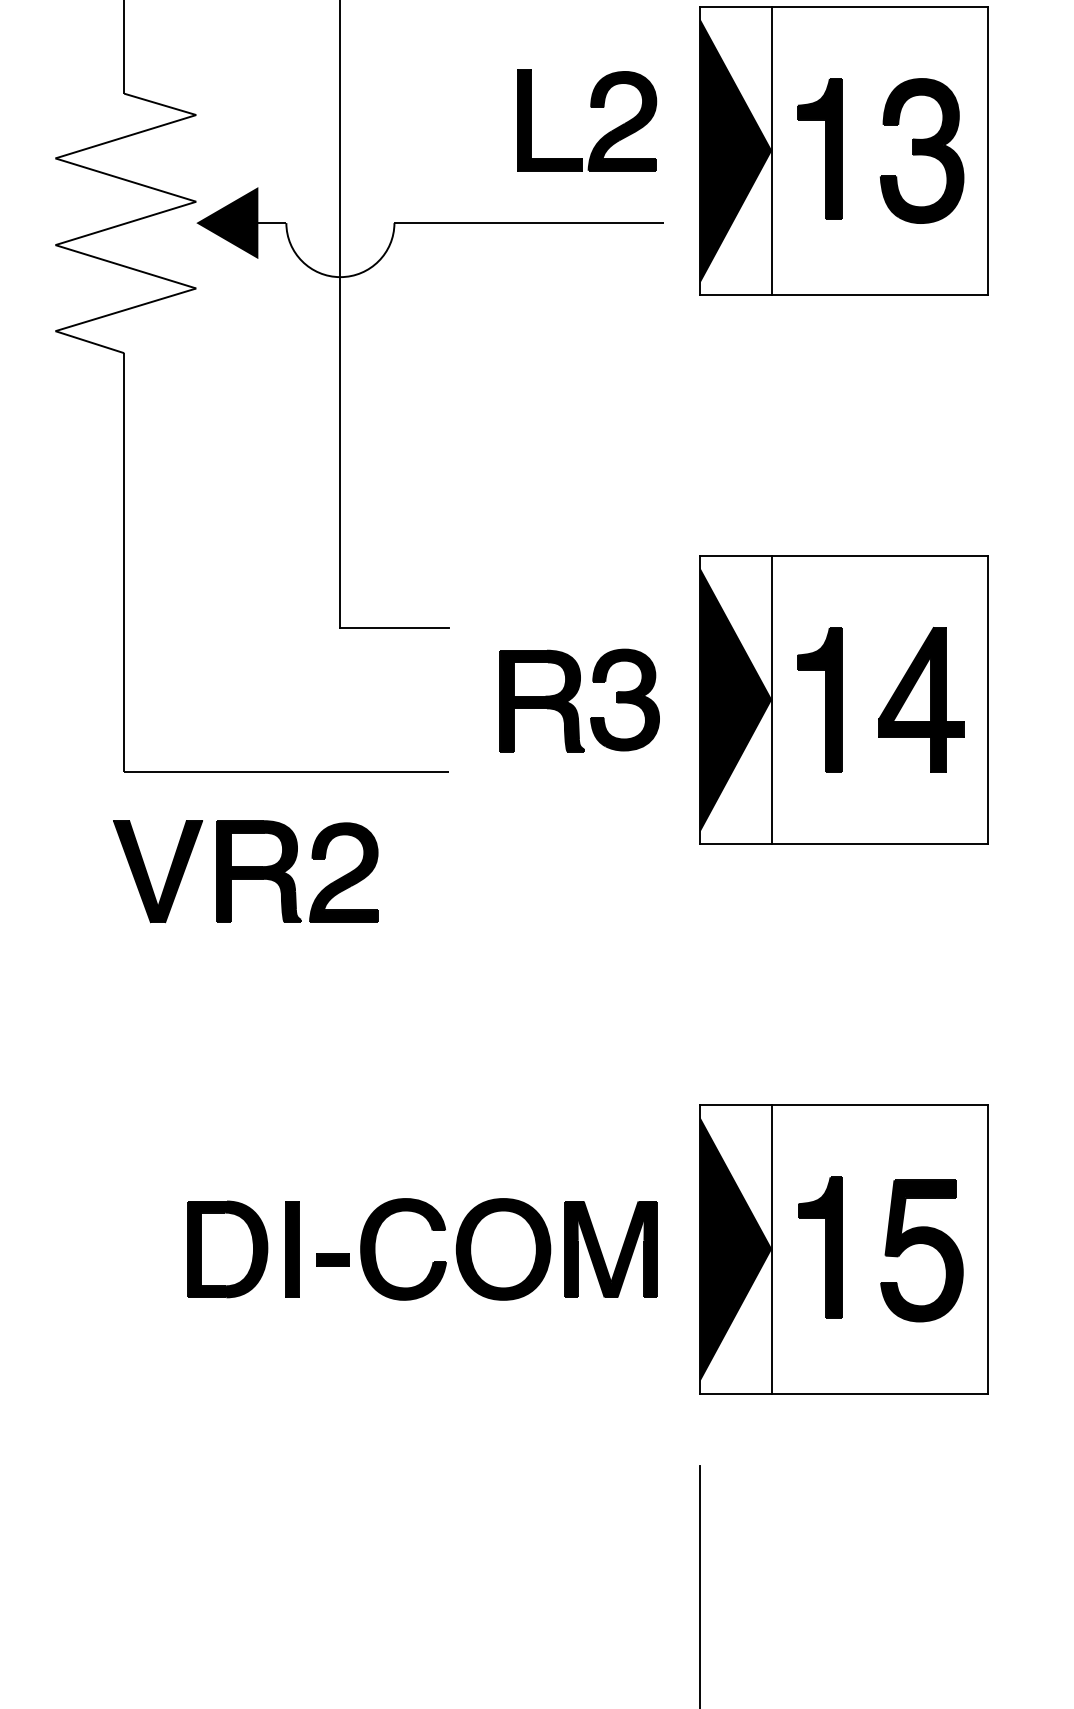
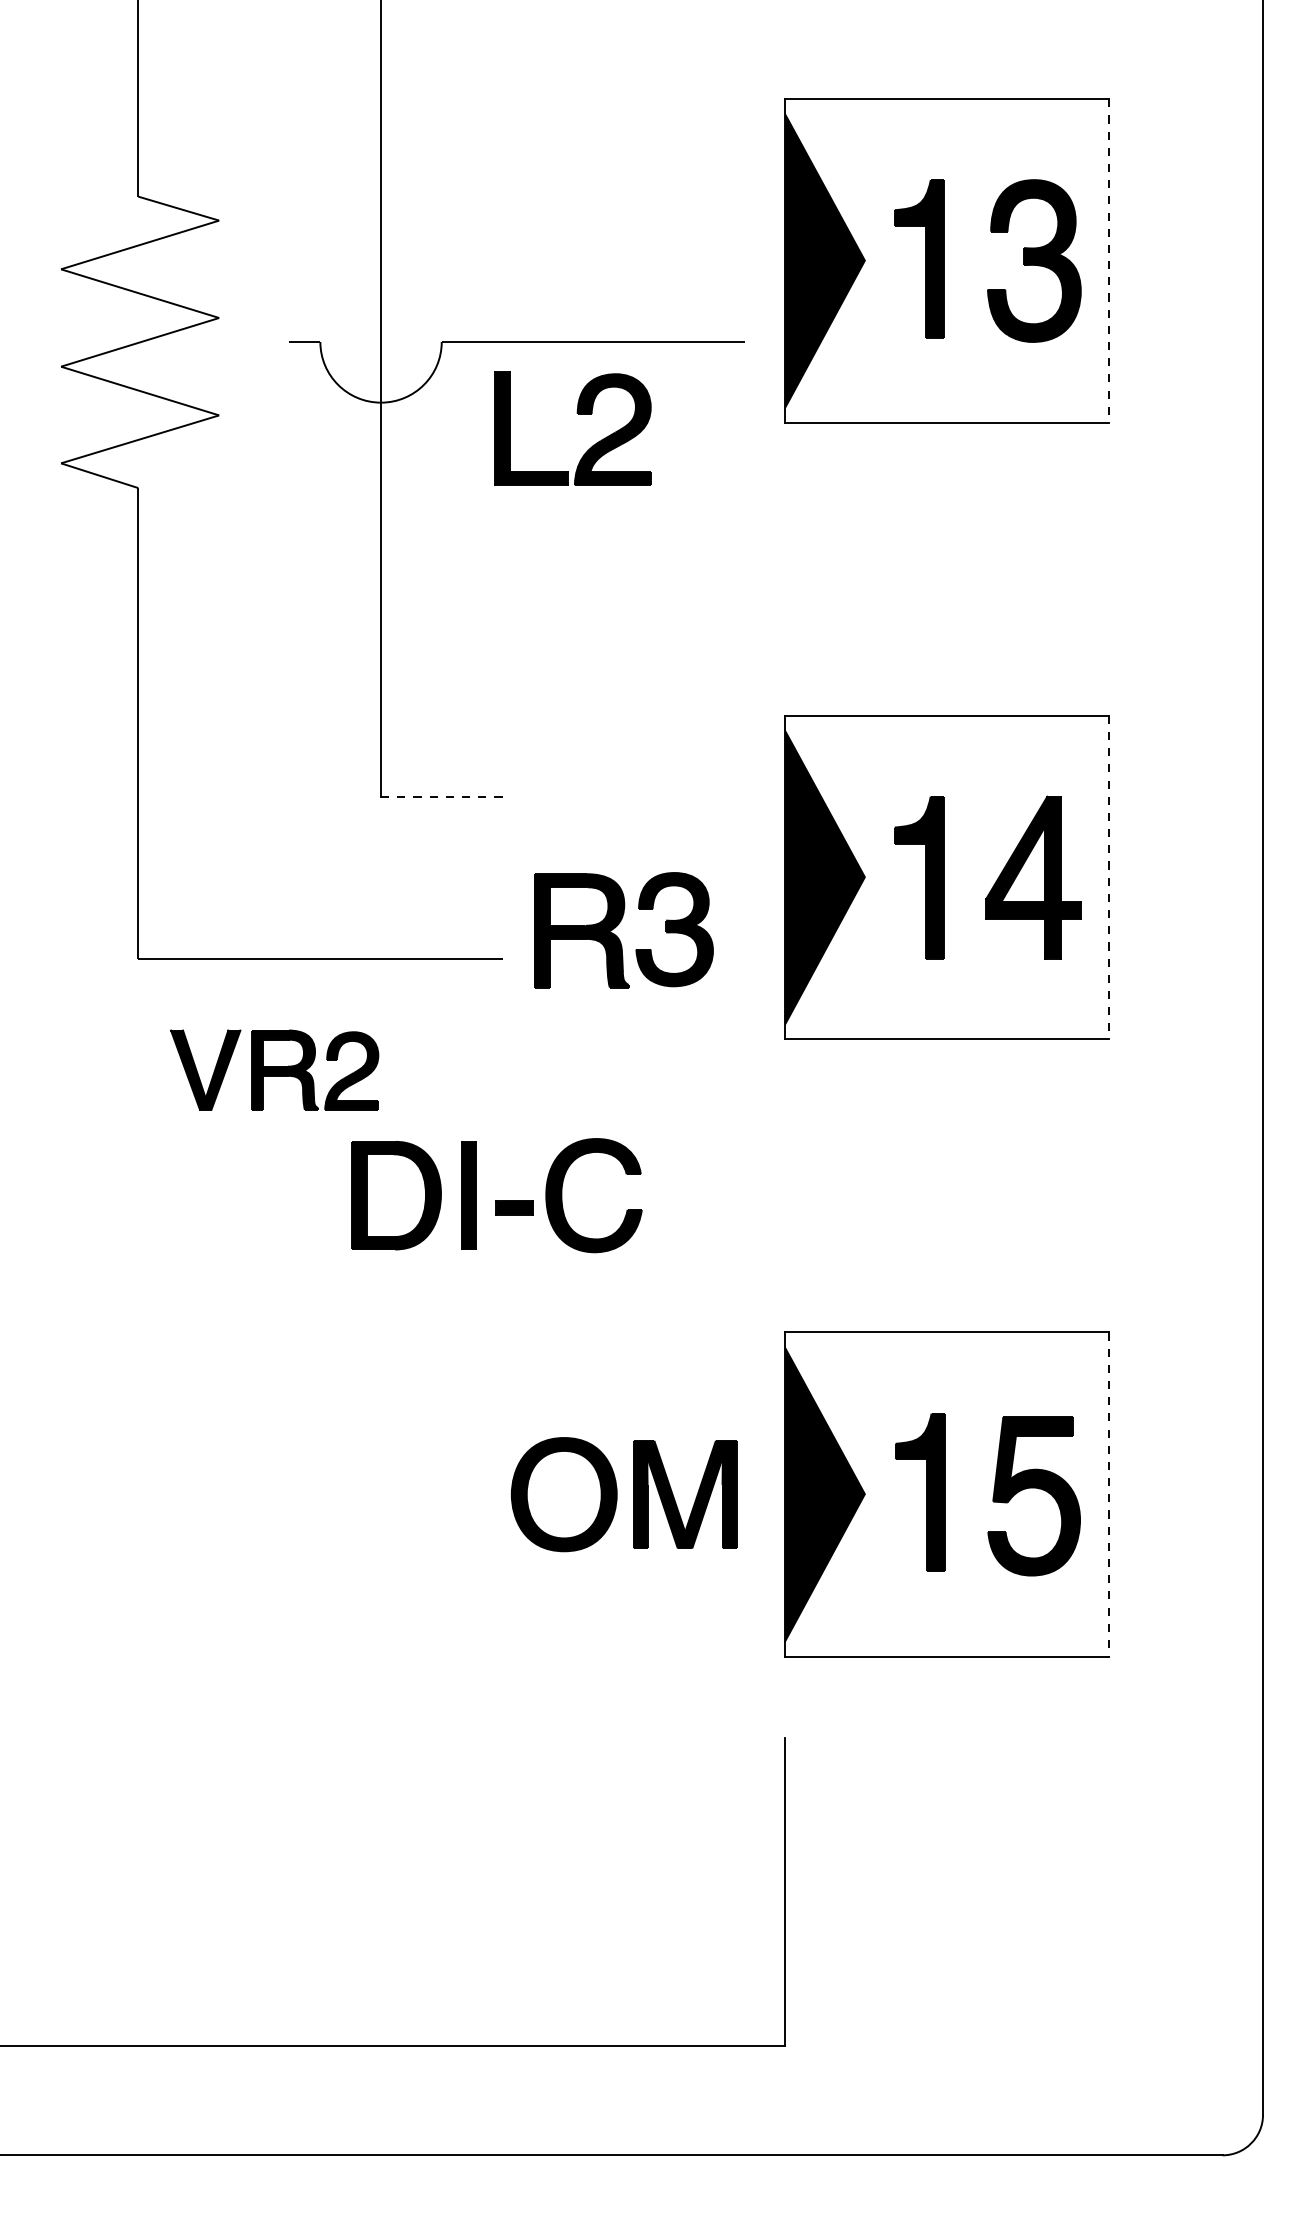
part: (591, 107) -> (578, 414), moved
line: (771, 150) -> (865, 260), removed
line: (988, 151) -> (1108, 261), solid -> dashed
fill: (226, 222) -> (253, 341), removed
line: (394, 627) -> (441, 796), solid -> dashed
part: (574, 696) -> (618, 925), moved
line: (771, 699) -> (865, 877), removed
line: (988, 699) -> (1108, 877), solid -> dashed
part: (245, 870) -> (274, 1069), size x0.7
part: (316, 1249) -> (496, 1195), moved
line: (771, 1249) -> (865, 1494), removed
line: (988, 1250) -> (1108, 1495), solid -> dashed

